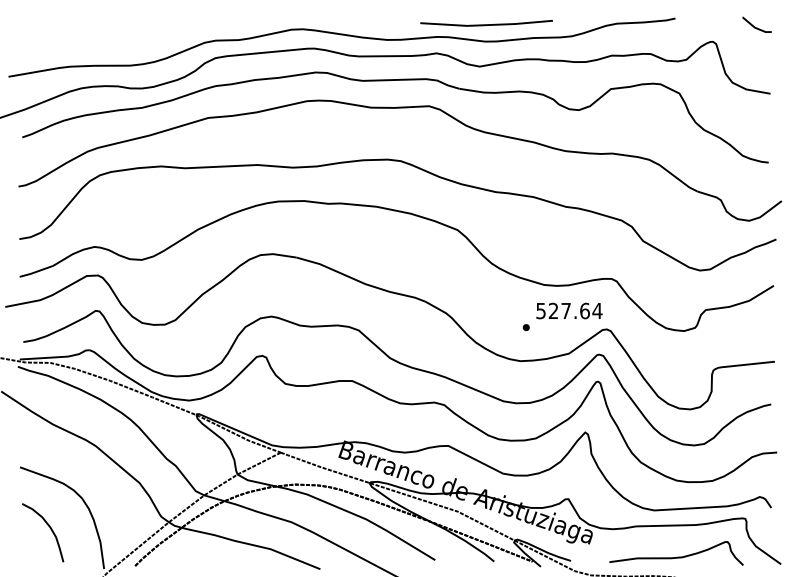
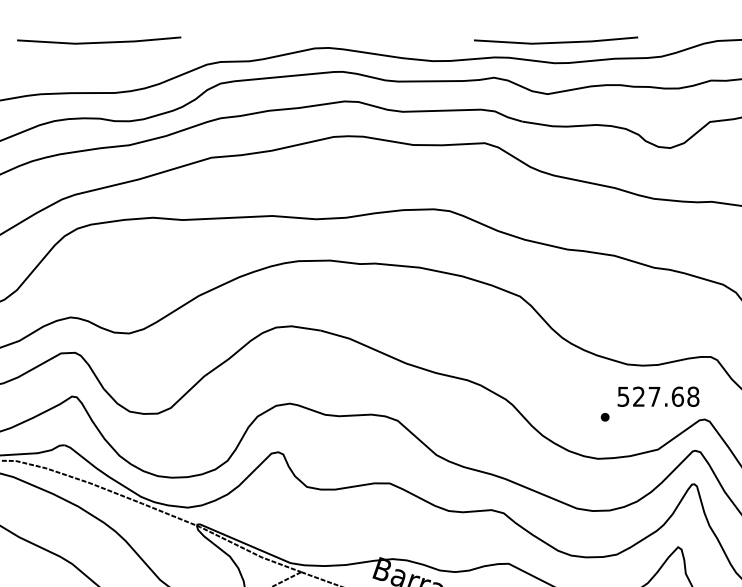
line: (117, 24) -> (99, 42), added
text: (597, 310) -> (693, 396), 527.64 -> 527.68

